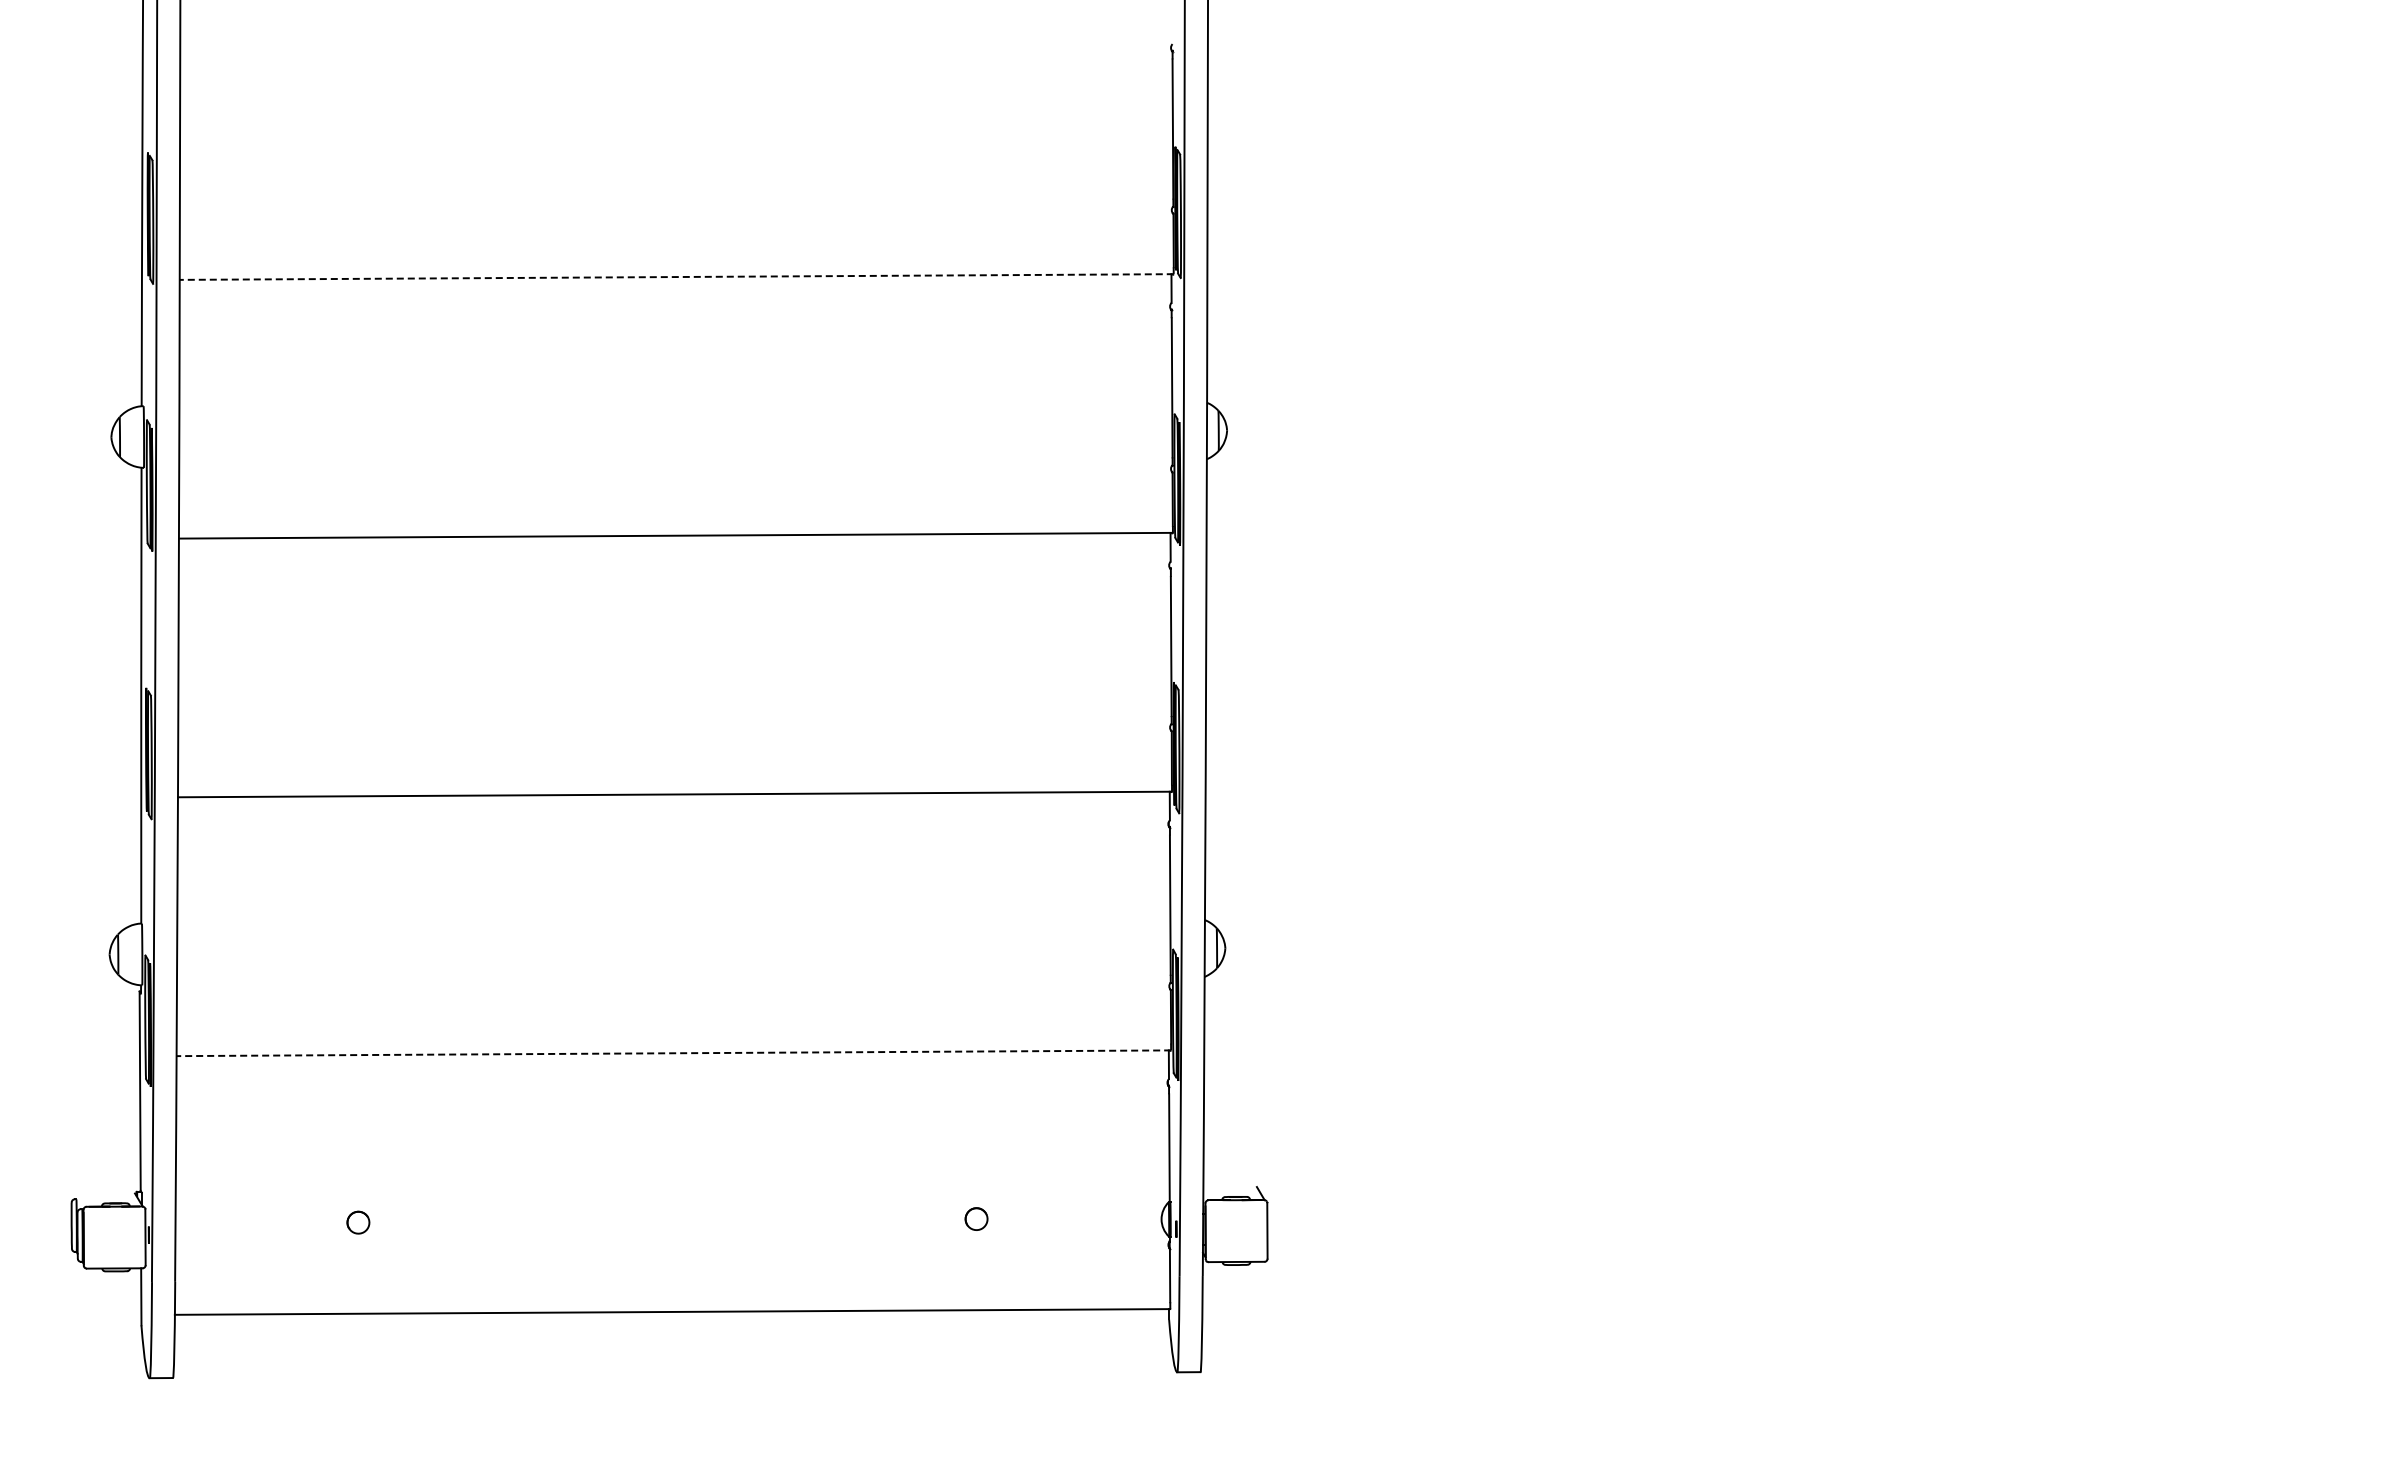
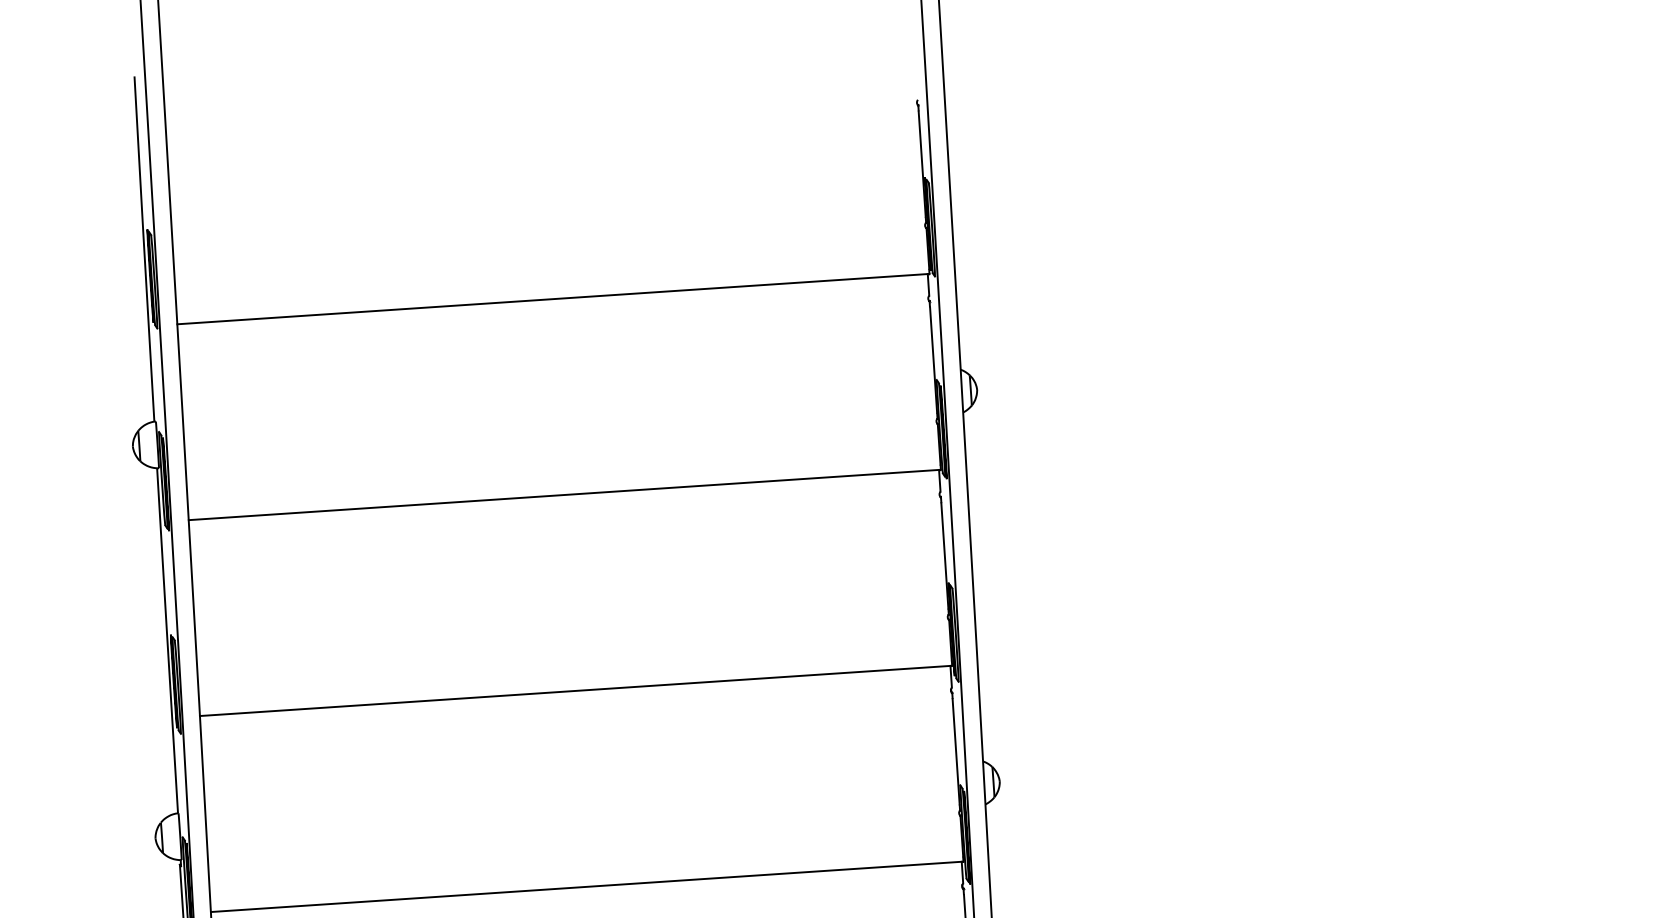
line: (676, 277) -> (553, 299), dashed -> solid
line: (673, 1053) -> (586, 887), dashed -> solid

